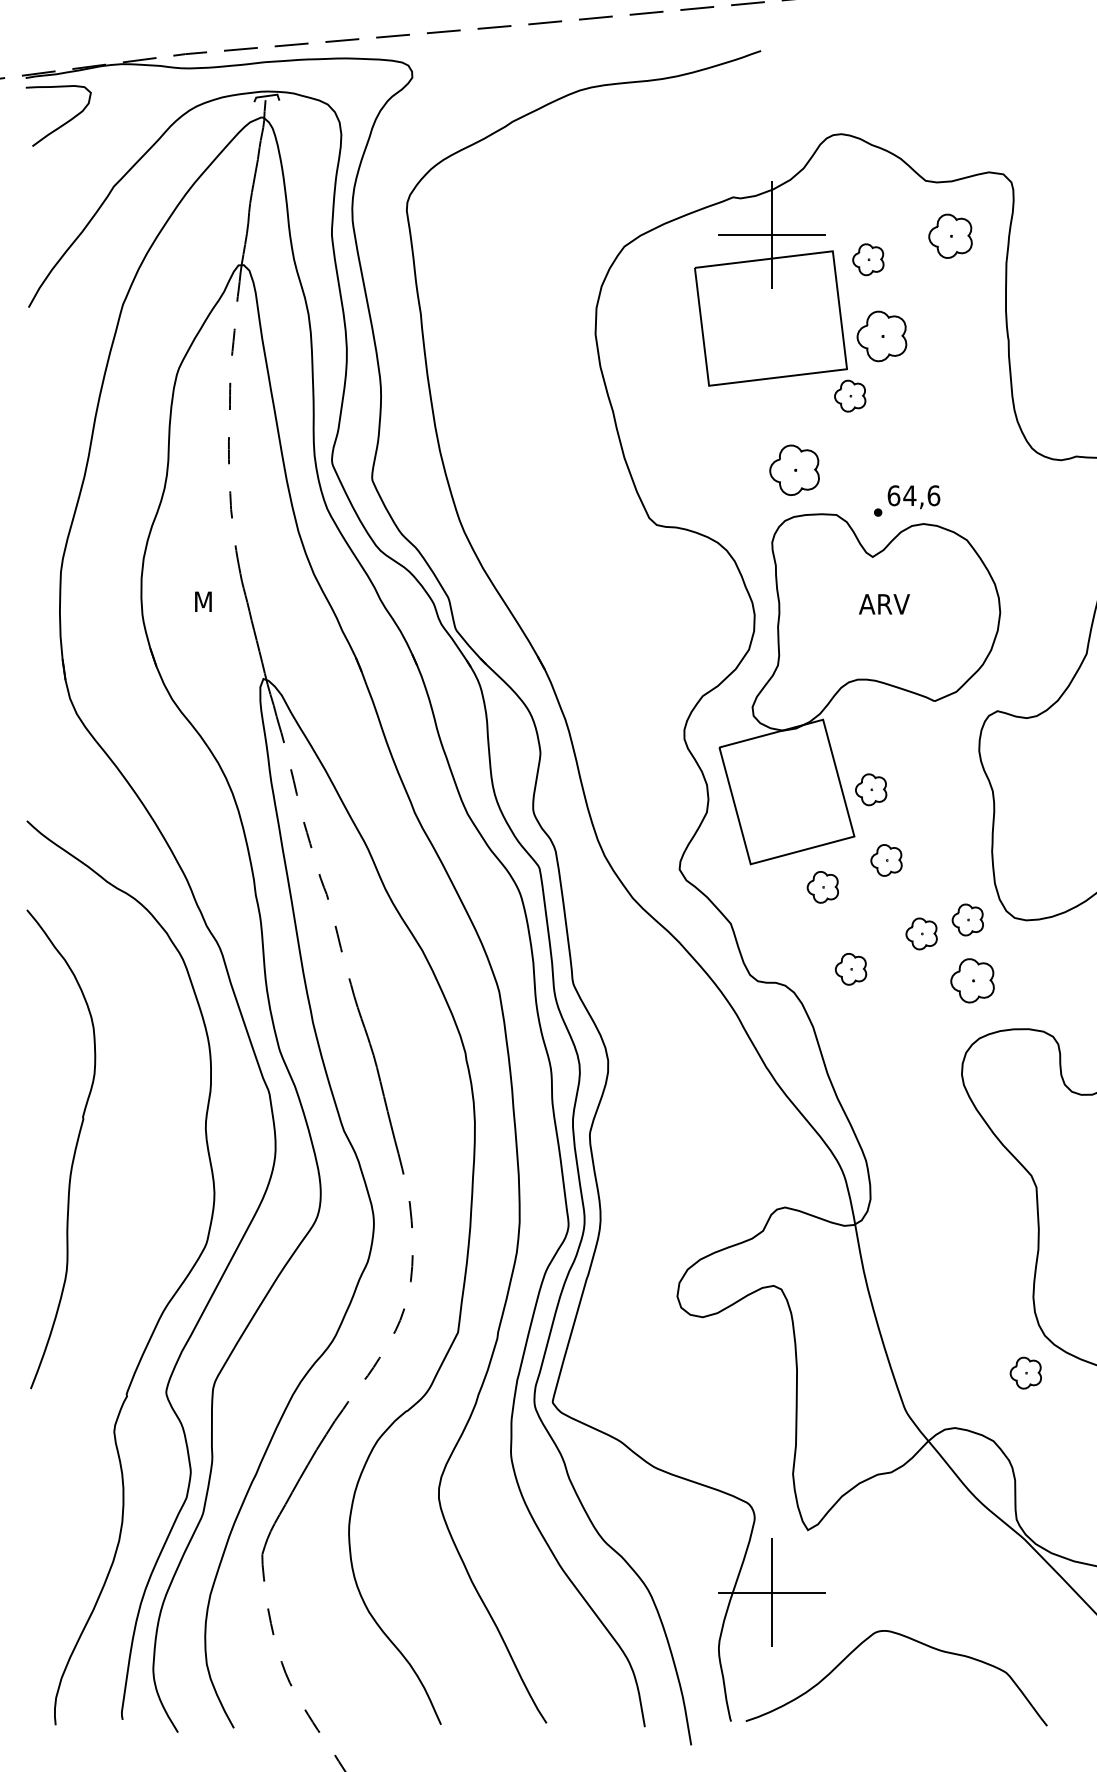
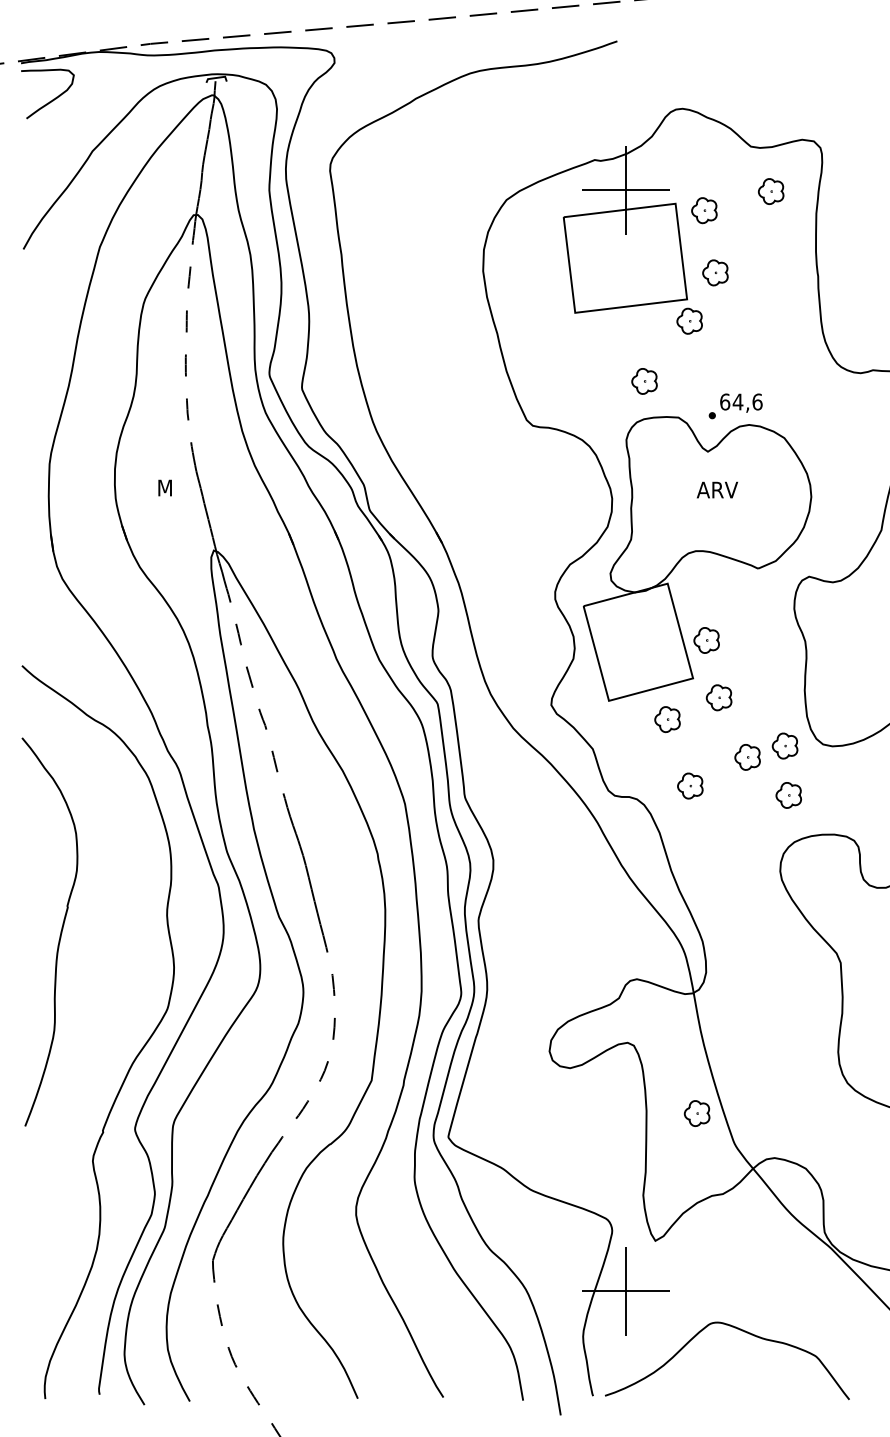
part: (951, 236) -> (771, 191), size x0.71
part: (882, 336) -> (715, 272), size x0.62
part: (794, 470) -> (644, 381), size x0.62
part: (972, 980) -> (788, 795), size x0.71
part: (1025, 1373) -> (696, 1113), moved

